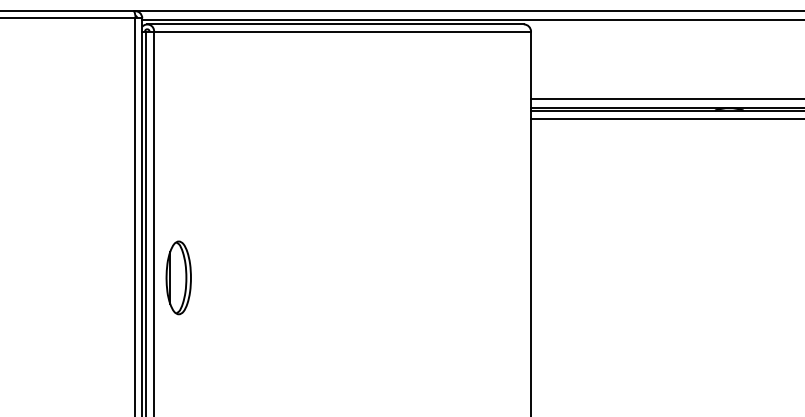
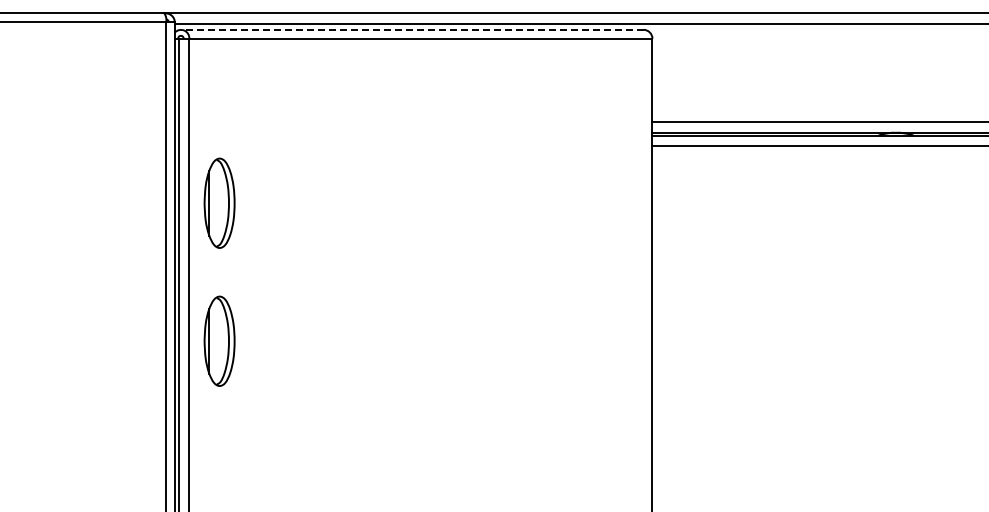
line: (334, 24) -> (411, 29), solid -> dashed
part: (178, 164) -> (219, 202), added

